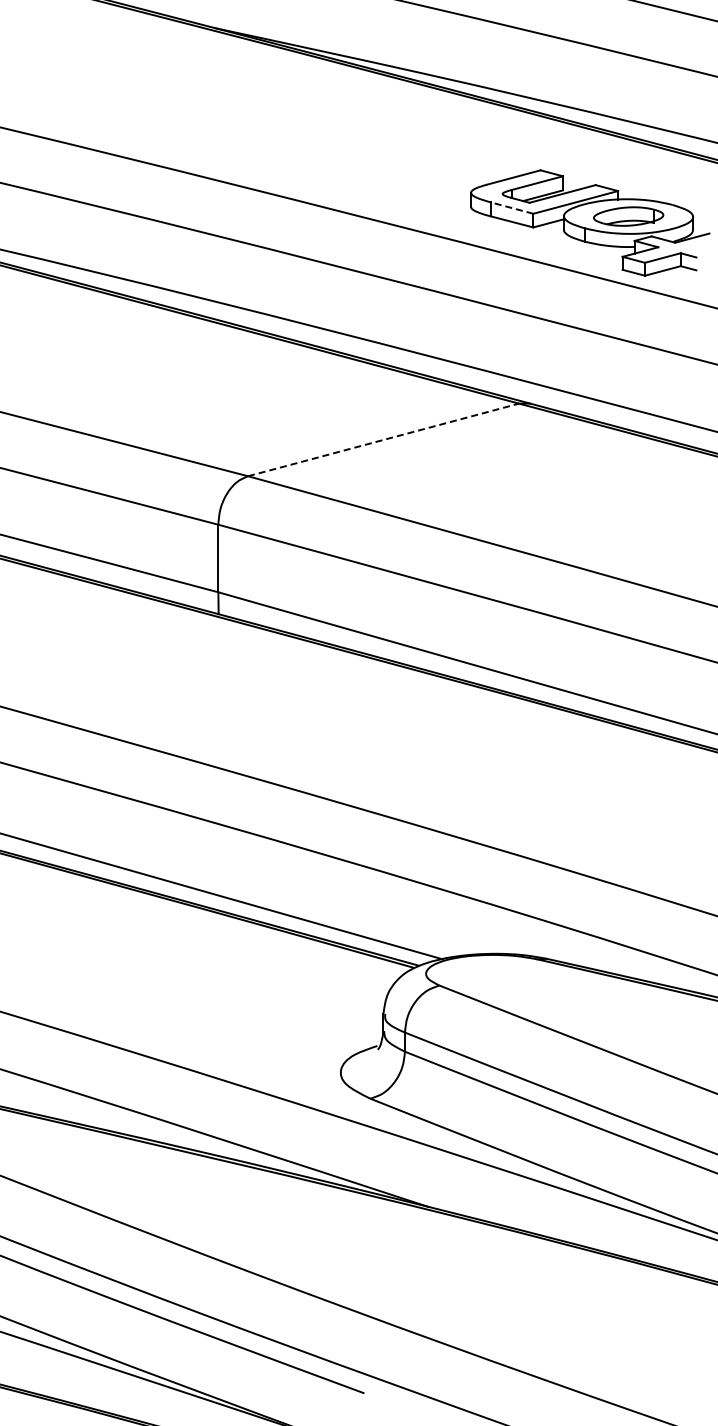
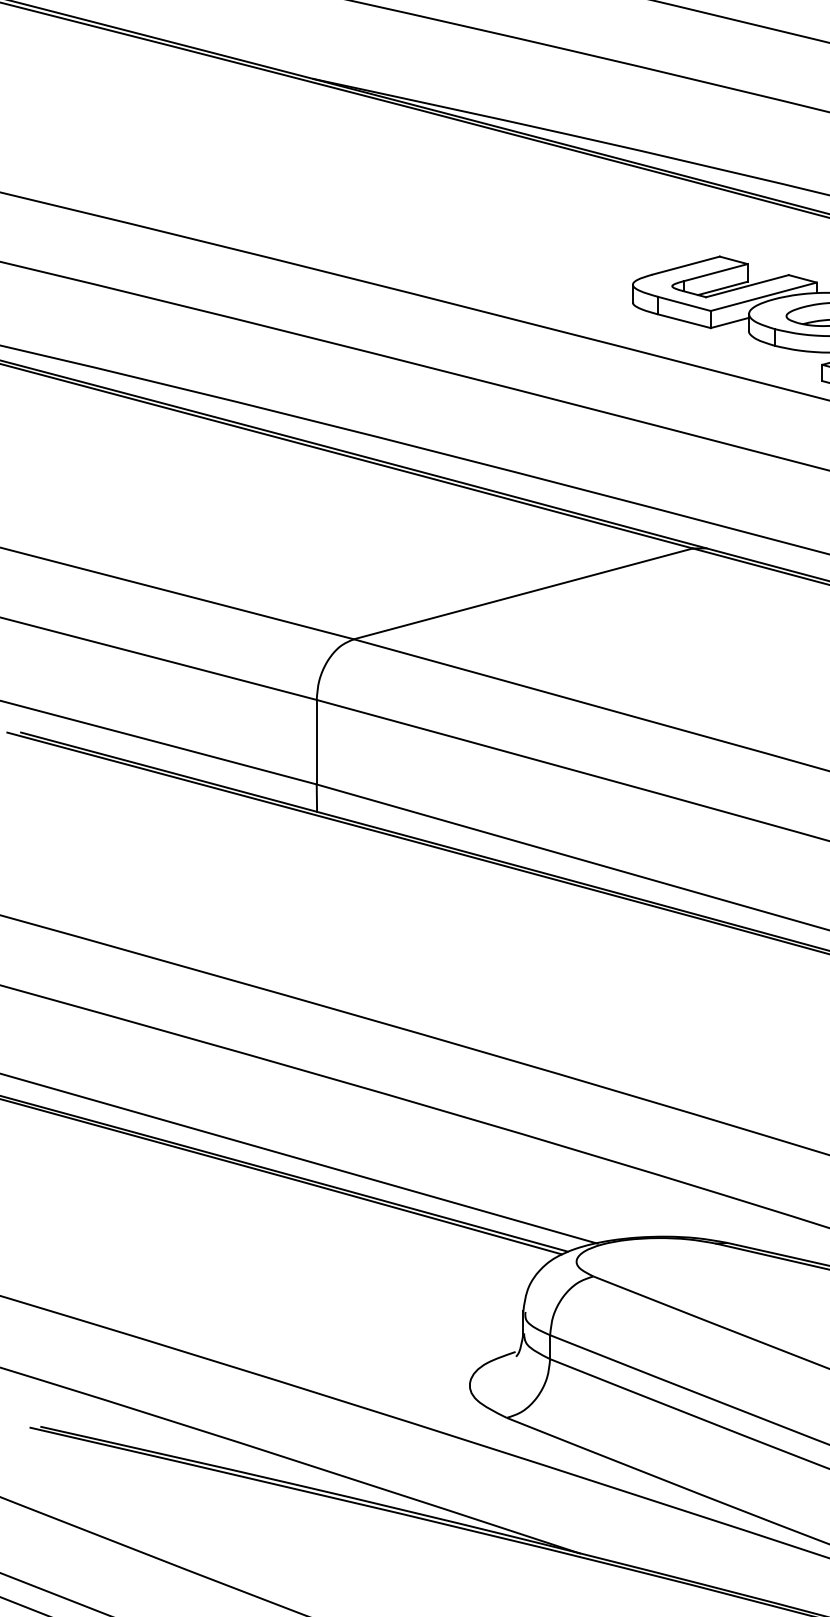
line: (512, 208) -> (684, 304), dashed -> solid
line: (384, 439) -> (524, 593), dashed -> solid

